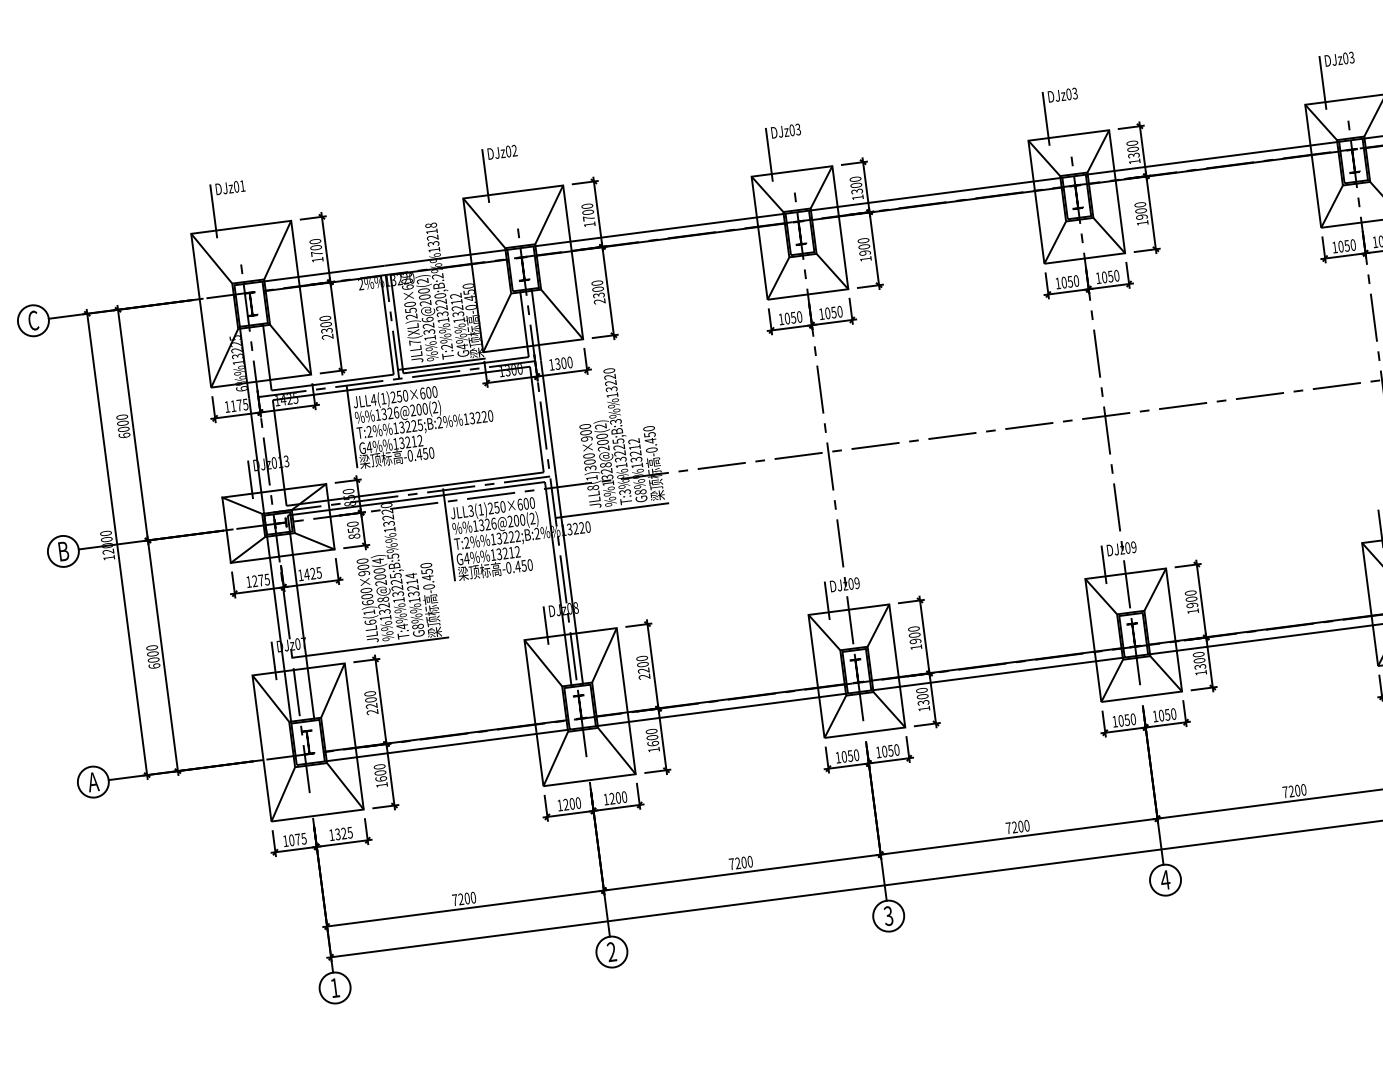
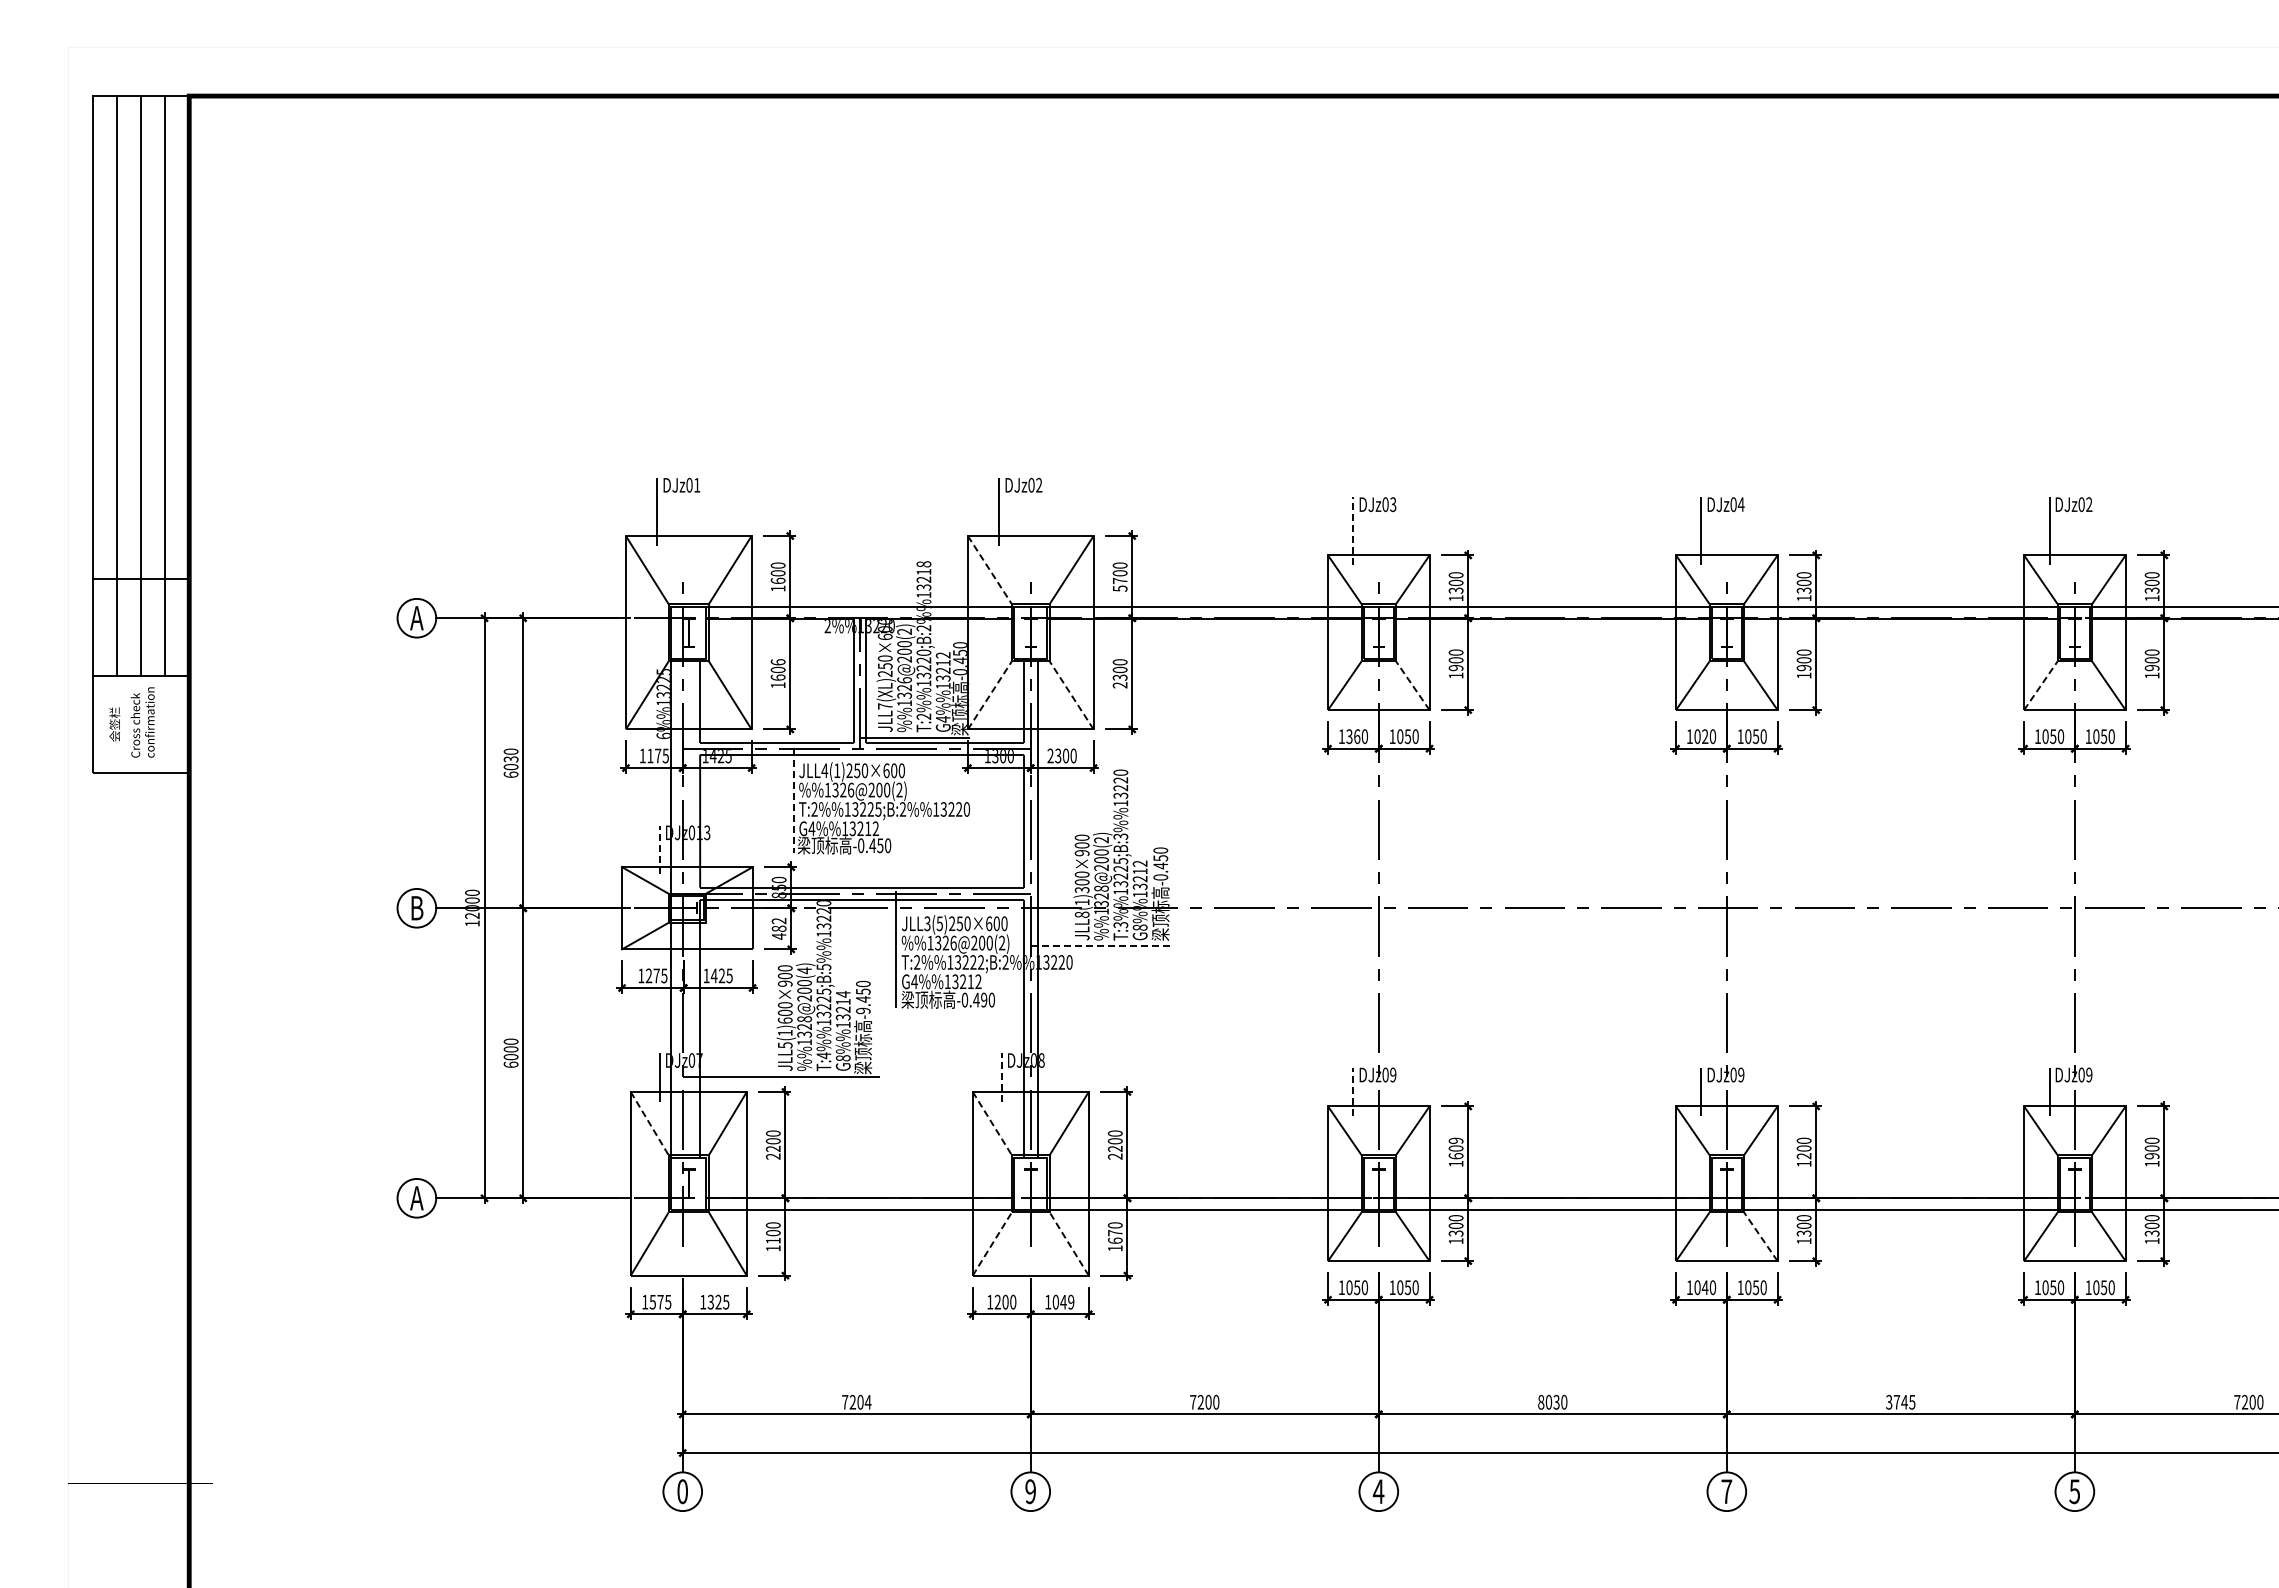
text: (1351, 57) -> (2089, 504), DJz03 -> DJz02
text: (1074, 93) -> (1740, 504), DJz03 -> DJz04
line: (769, 155) -> (1353, 531), solid -> dashed
line: (1331, 206) -> (2040, 685), solid -> dashed
line: (483, 223) -> (989, 570), solid -> dashed
text: (589, 224) -> (1120, 588), 1700 -> 5700
text: (316, 253) -> (777, 580), 1700 -> 1600
line: (832, 271) -> (1412, 685), solid -> dashed
text: (1070, 281) -> (1705, 736), 1050 -> 1020
line: (562, 314) -> (1071, 695), solid -> dashed
text: (790, 318) -> (1353, 736), 1050 -> 1360
text: (33, 320) -> (416, 617), C -> A
line: (496, 323) -> (989, 695), solid -> dashed
text: (325, 327) -> (777, 673), 2300 -> 1606
text: (551, 364) -> (1050, 755), 1300 -> 2300
text: (122, 423) -> (510, 759), 6000 -> 6030
line: (351, 426) -> (793, 800), solid -> dashed
line: (250, 479) -> (659, 849), solid -> dashed
text: (480, 509) -> (939, 923), JLL3(1)250×600 -> JLL3(5)250×600
line: (612, 510) -> (1102, 945), solid -> dashed
text: (353, 530) -> (778, 928), 850 -> 482
line: (314, 540) -> (728, 935), removed
text: (524, 565) -> (984, 999), -0.450 -> -0.490
text: (429, 586) -> (863, 1010), -0.450 -> -9.450
line: (827, 600) -> (1353, 1091), solid -> dashed
text: (1192, 605) -> (1804, 1156), 1900 -> 1200
text: (369, 622) -> (784, 1045), JLL6(1)600×900 -> JLL5(1)600×900
line: (545, 624) -> (1001, 1076), solid -> dashed
text: (914, 635) -> (1455, 1148), 1900 -> 1609
line: (543, 663) -> (992, 1124), solid -> dashed
line: (1165, 673) -> (1760, 1236), solid -> dashed
line: (270, 698) -> (649, 1123), solid -> dashed
text: (1126, 720) -> (1704, 1287), 1050 -> 1040
text: (652, 737) -> (1115, 1233), 1600 -> 1670
line: (616, 750) -> (1068, 1243), solid -> dashed
line: (555, 758) -> (992, 1243), solid -> dashed
text: (381, 778) -> (773, 1240), 1600 -> 1100
text: (1294, 790) -> (1900, 1401), 7200 -> 3745
text: (618, 797) -> (1063, 1301), 1200 -> 1049
text: (1014, 826) -> (1548, 1401), 7200 -> 8030
text: (291, 839) -> (652, 1301), 1075 -> 1575
text: (1165, 880) -> (1726, 1491), 4 -> 7
text: (472, 897) -> (867, 1401), 7200 -> 7204
text: (888, 915) -> (1378, 1491), 3 -> 4
text: (611, 951) -> (1030, 1491), 2 -> 9
text: (334, 987) -> (682, 1491), 1 -> 0

